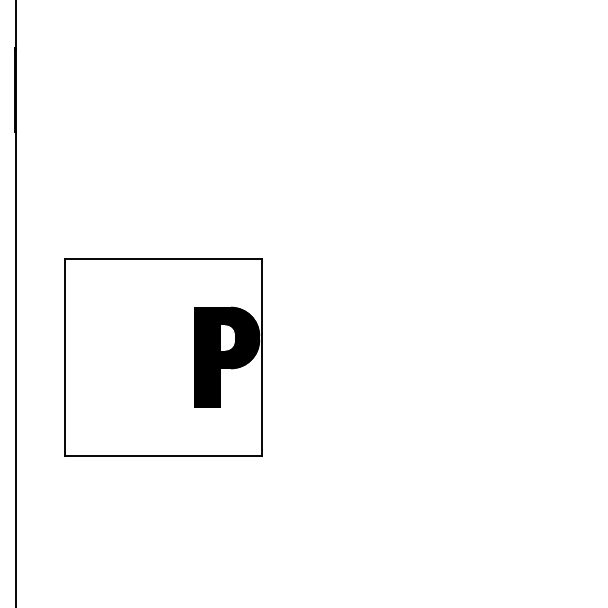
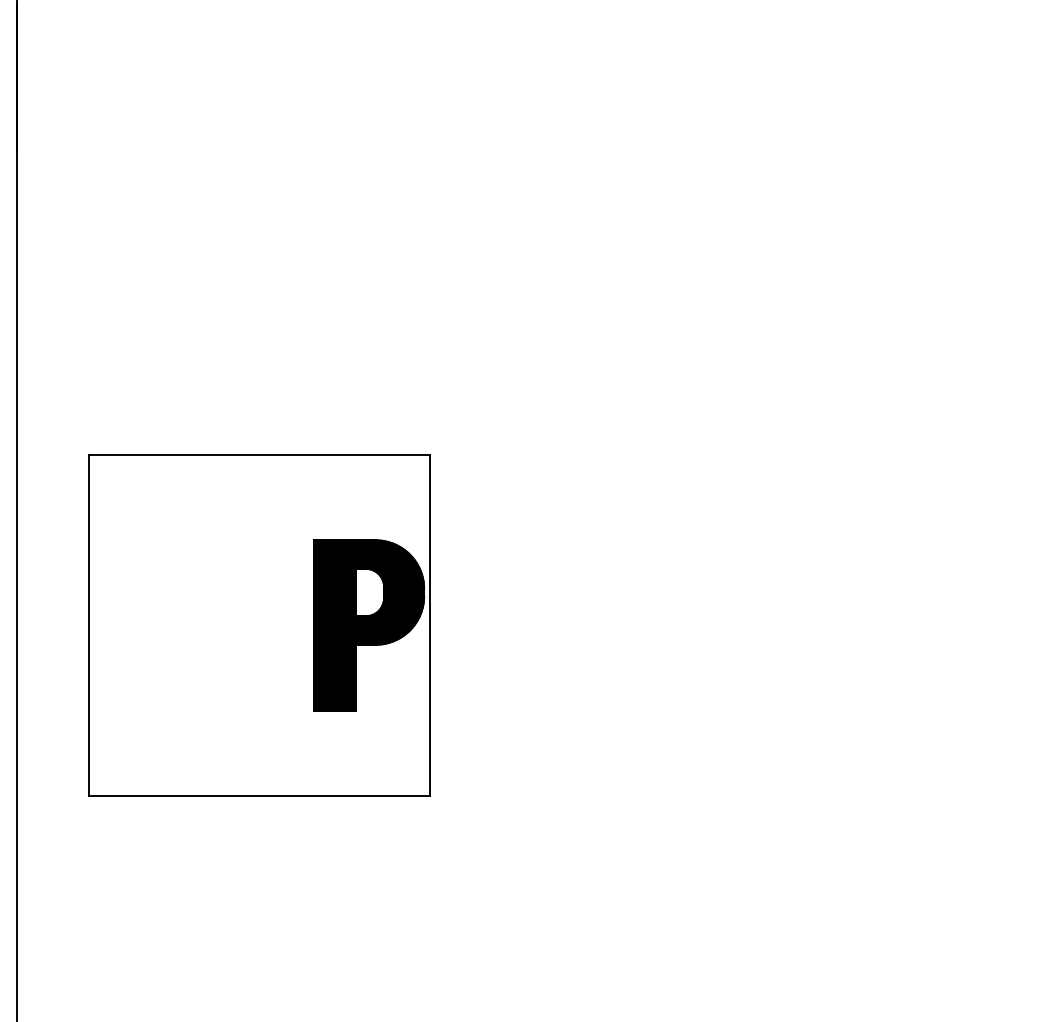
part: (163, 357) -> (258, 626), moved

